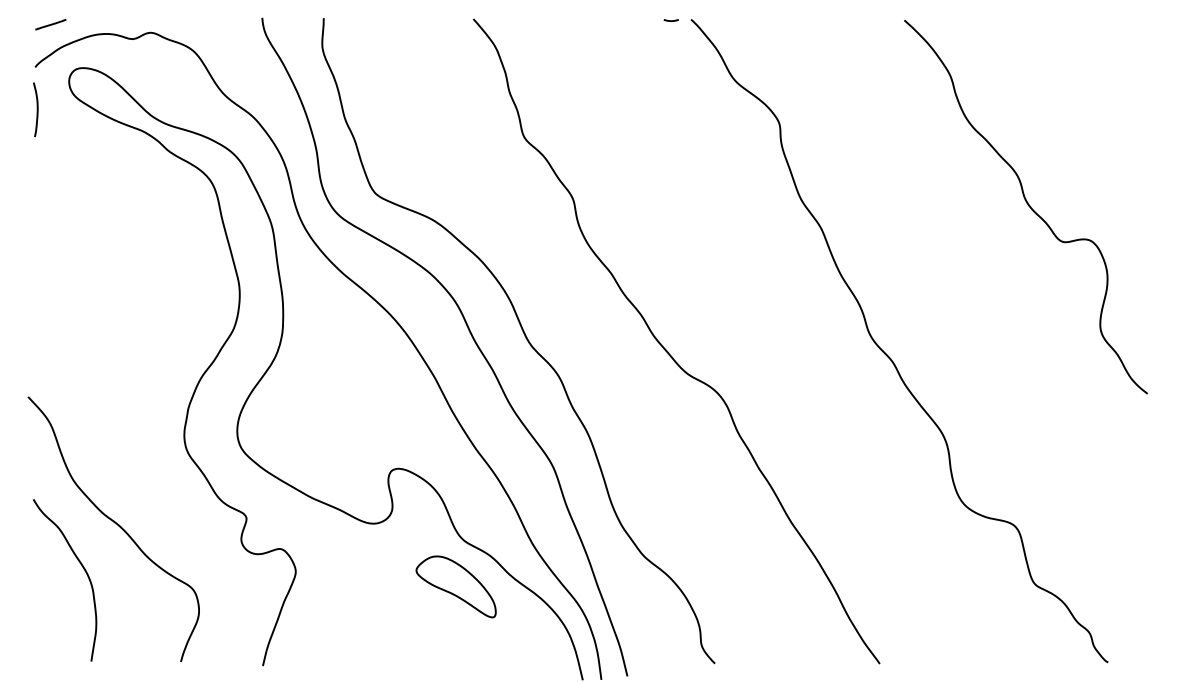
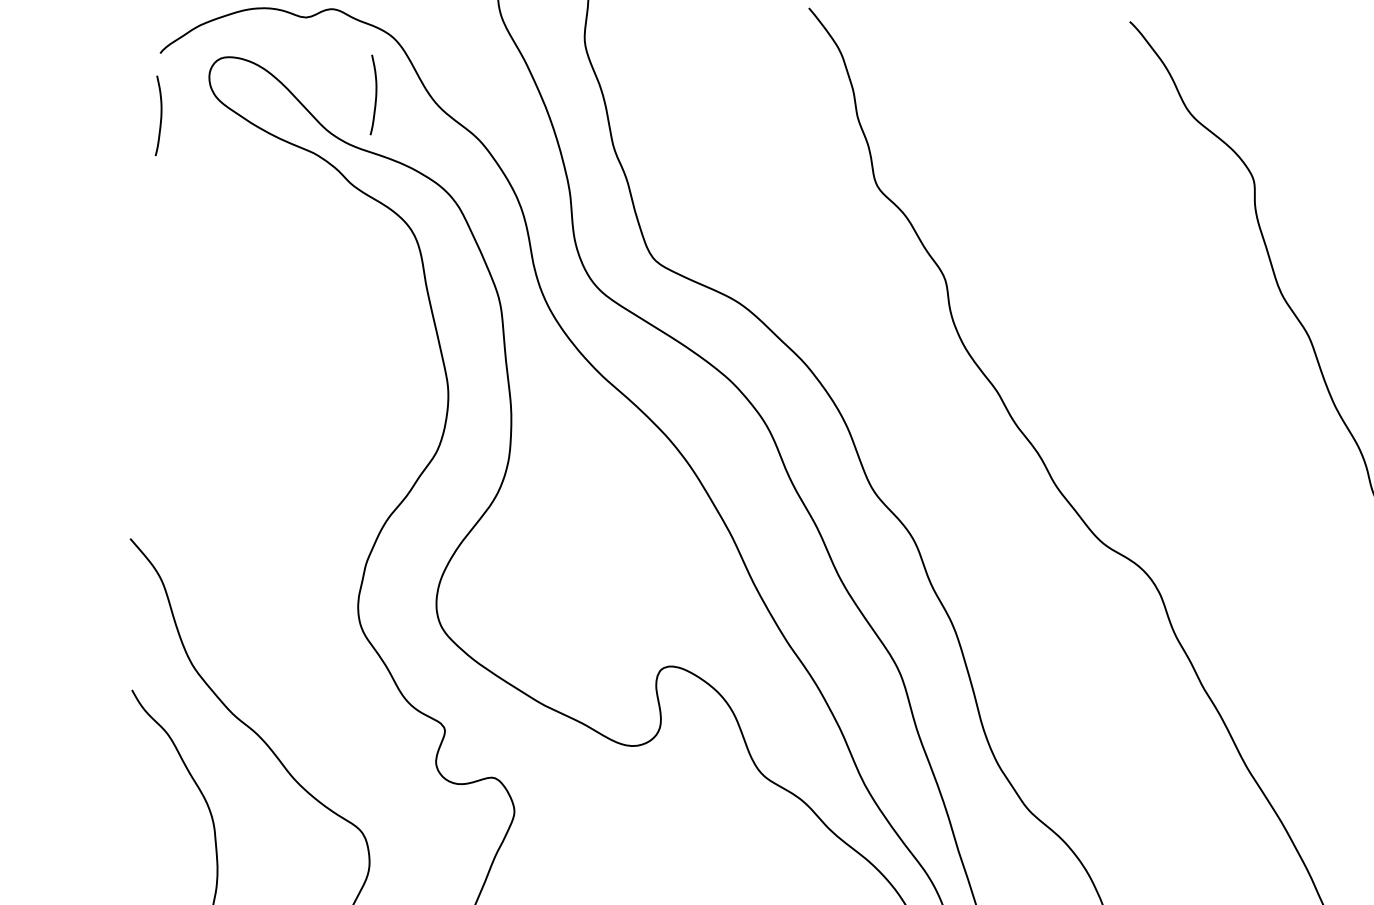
line: (670, 20) -> (1099, 21), removed
curve: (181, 89) -> (374, 94), added
part: (455, 586) -> (748, 843), removed

